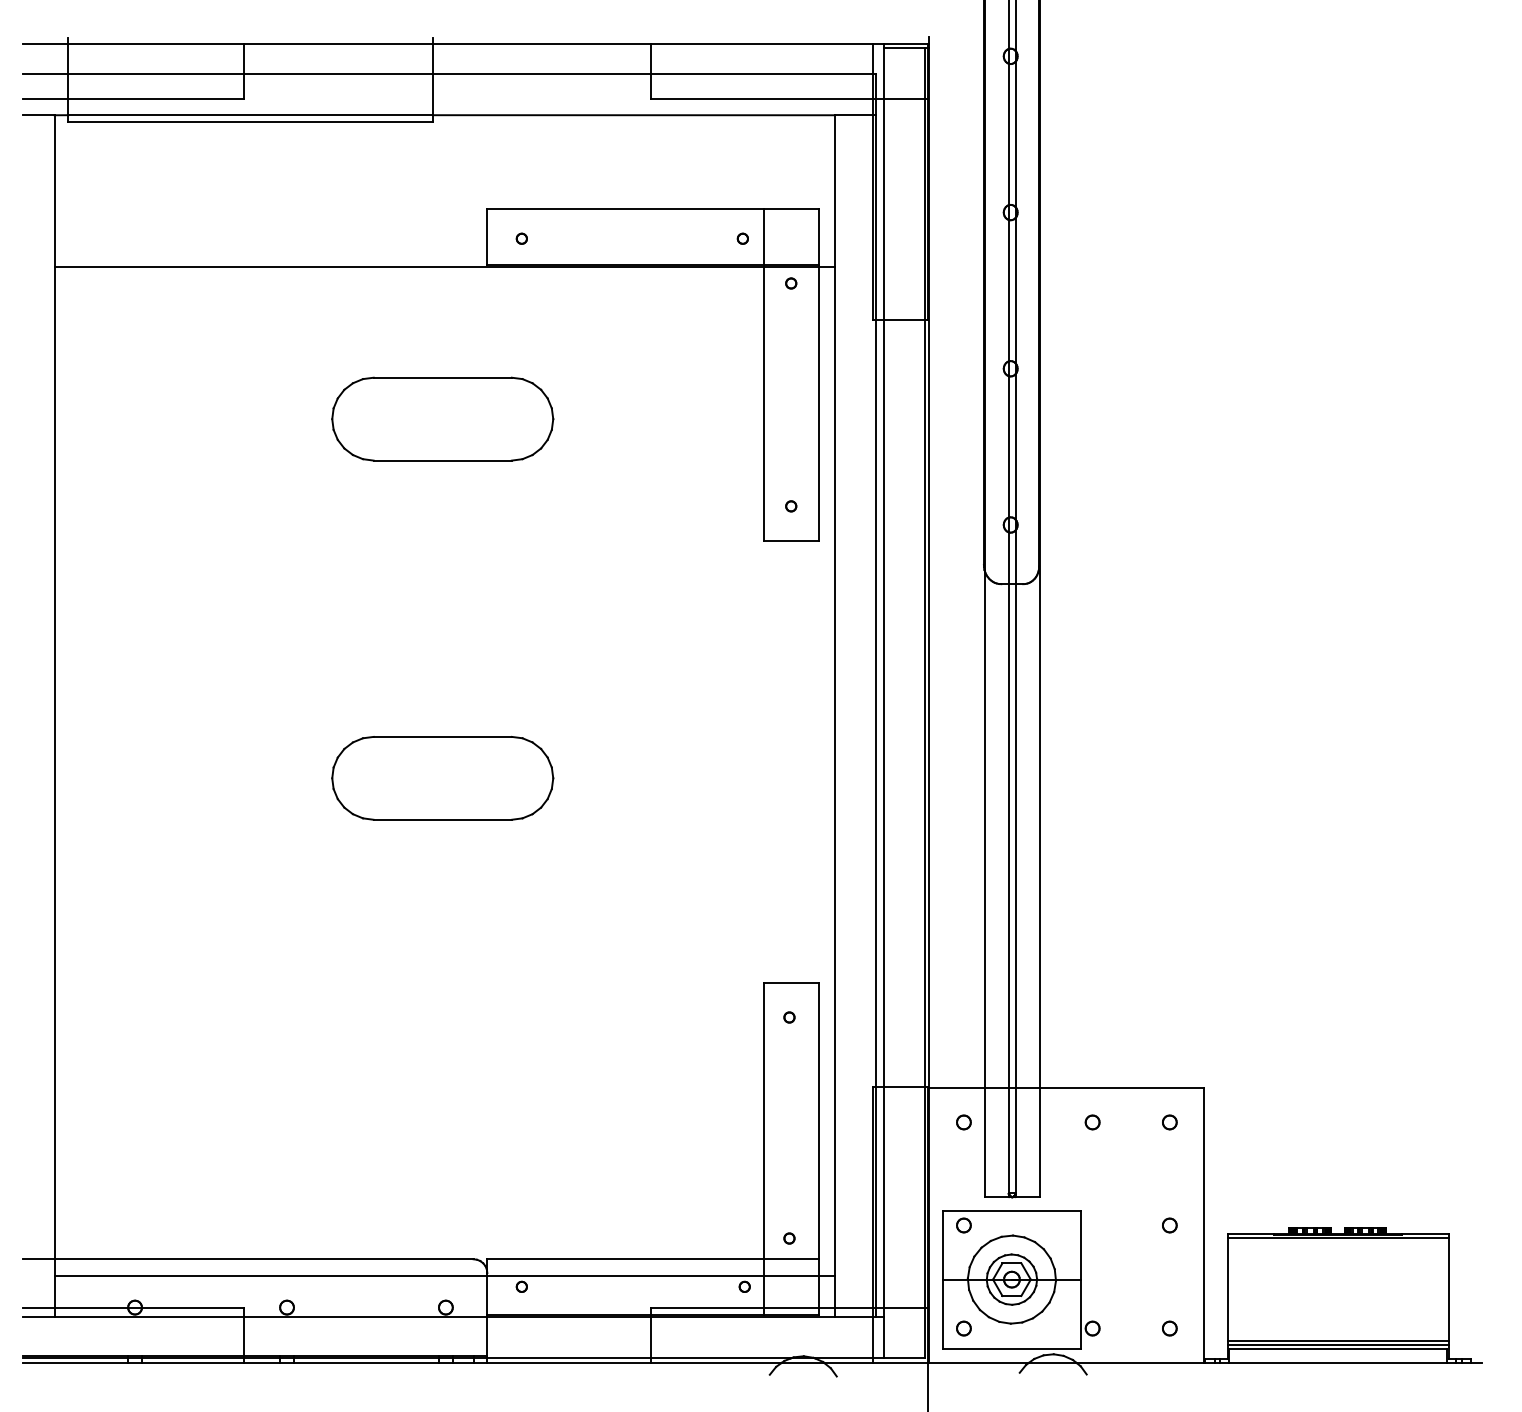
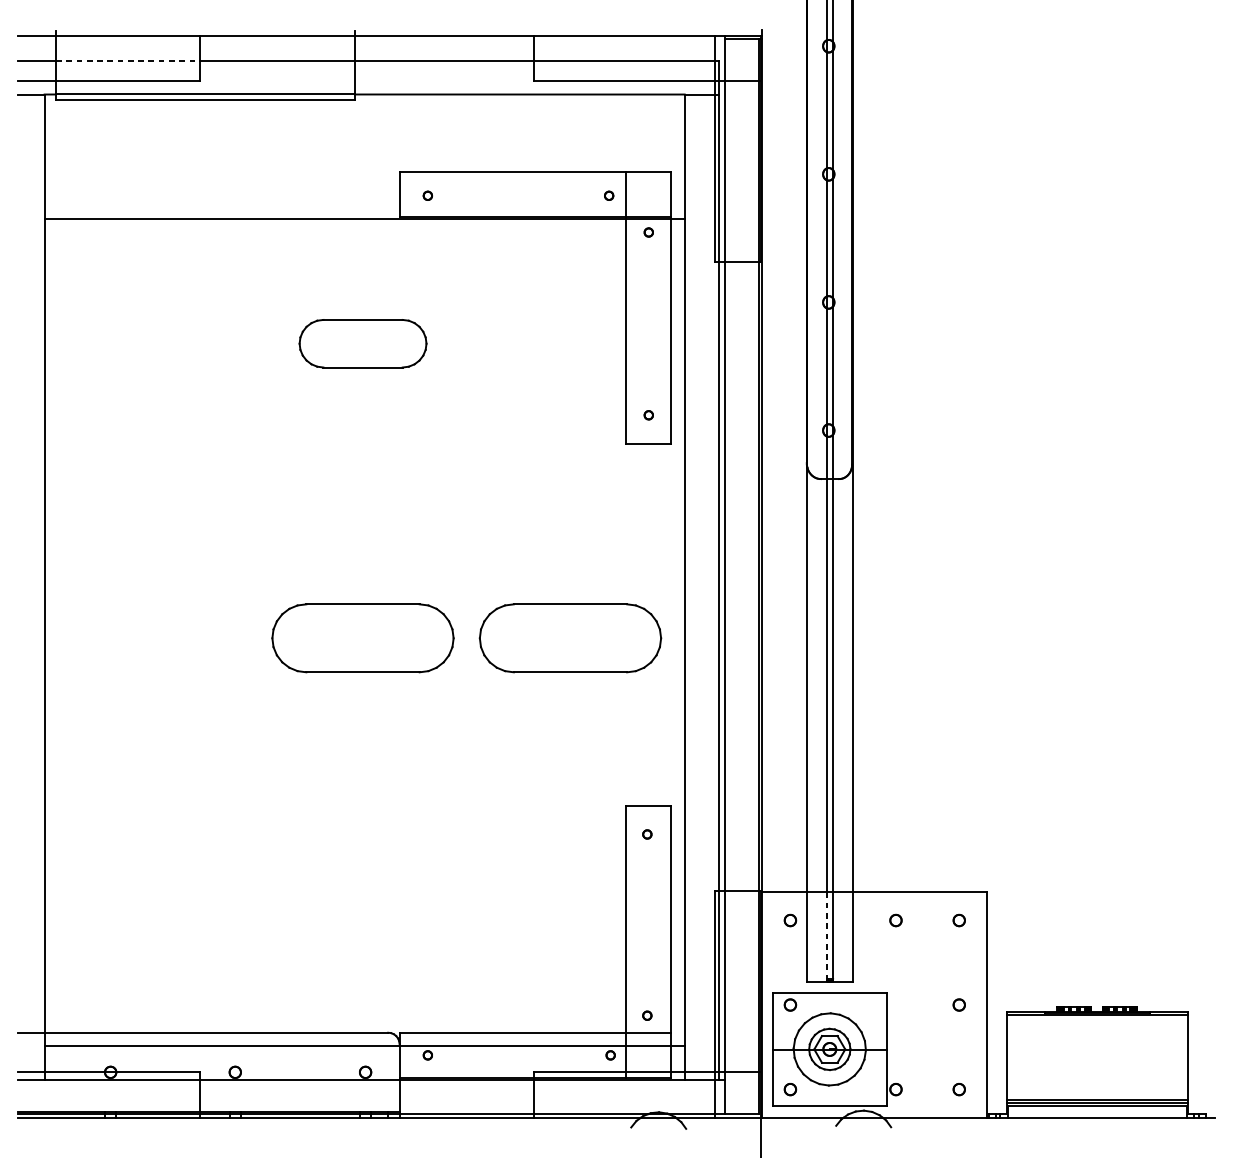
line: (155, 73) -> (127, 60), solid -> dashed
part: (442, 418) -> (362, 343), size x0.7
part: (695, 778) -> (570, 638), added
line: (1008, 1140) -> (826, 935), solid -> dashed

